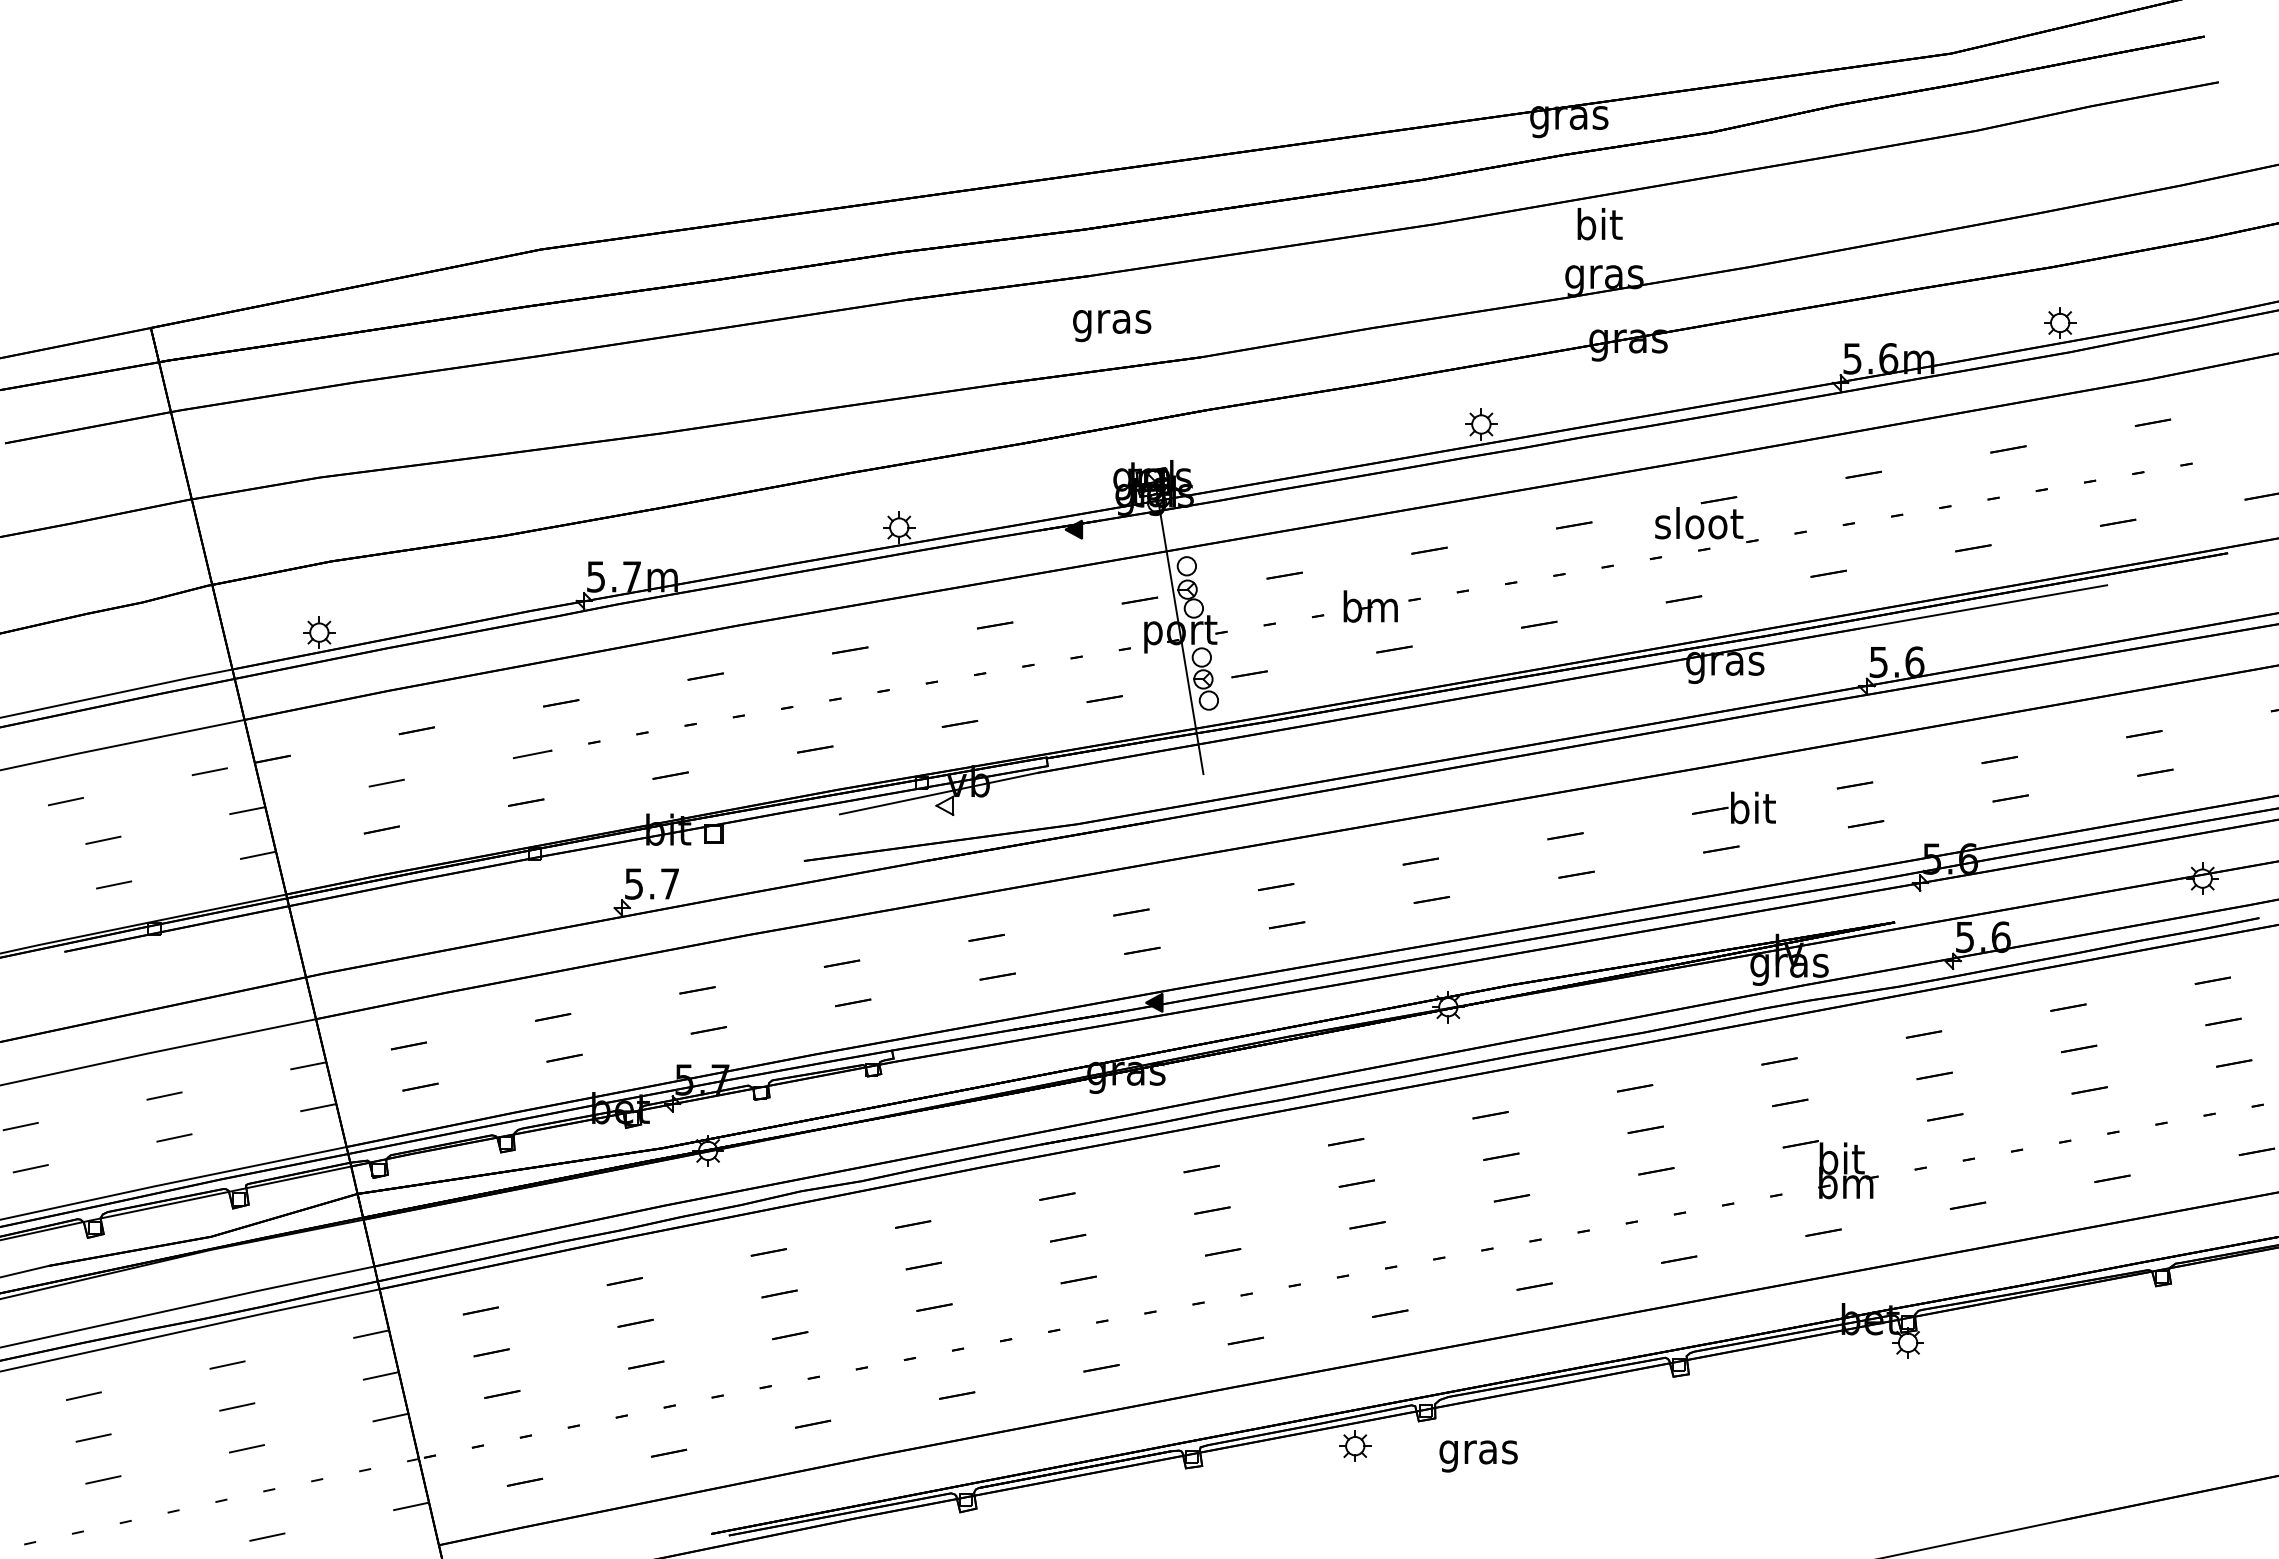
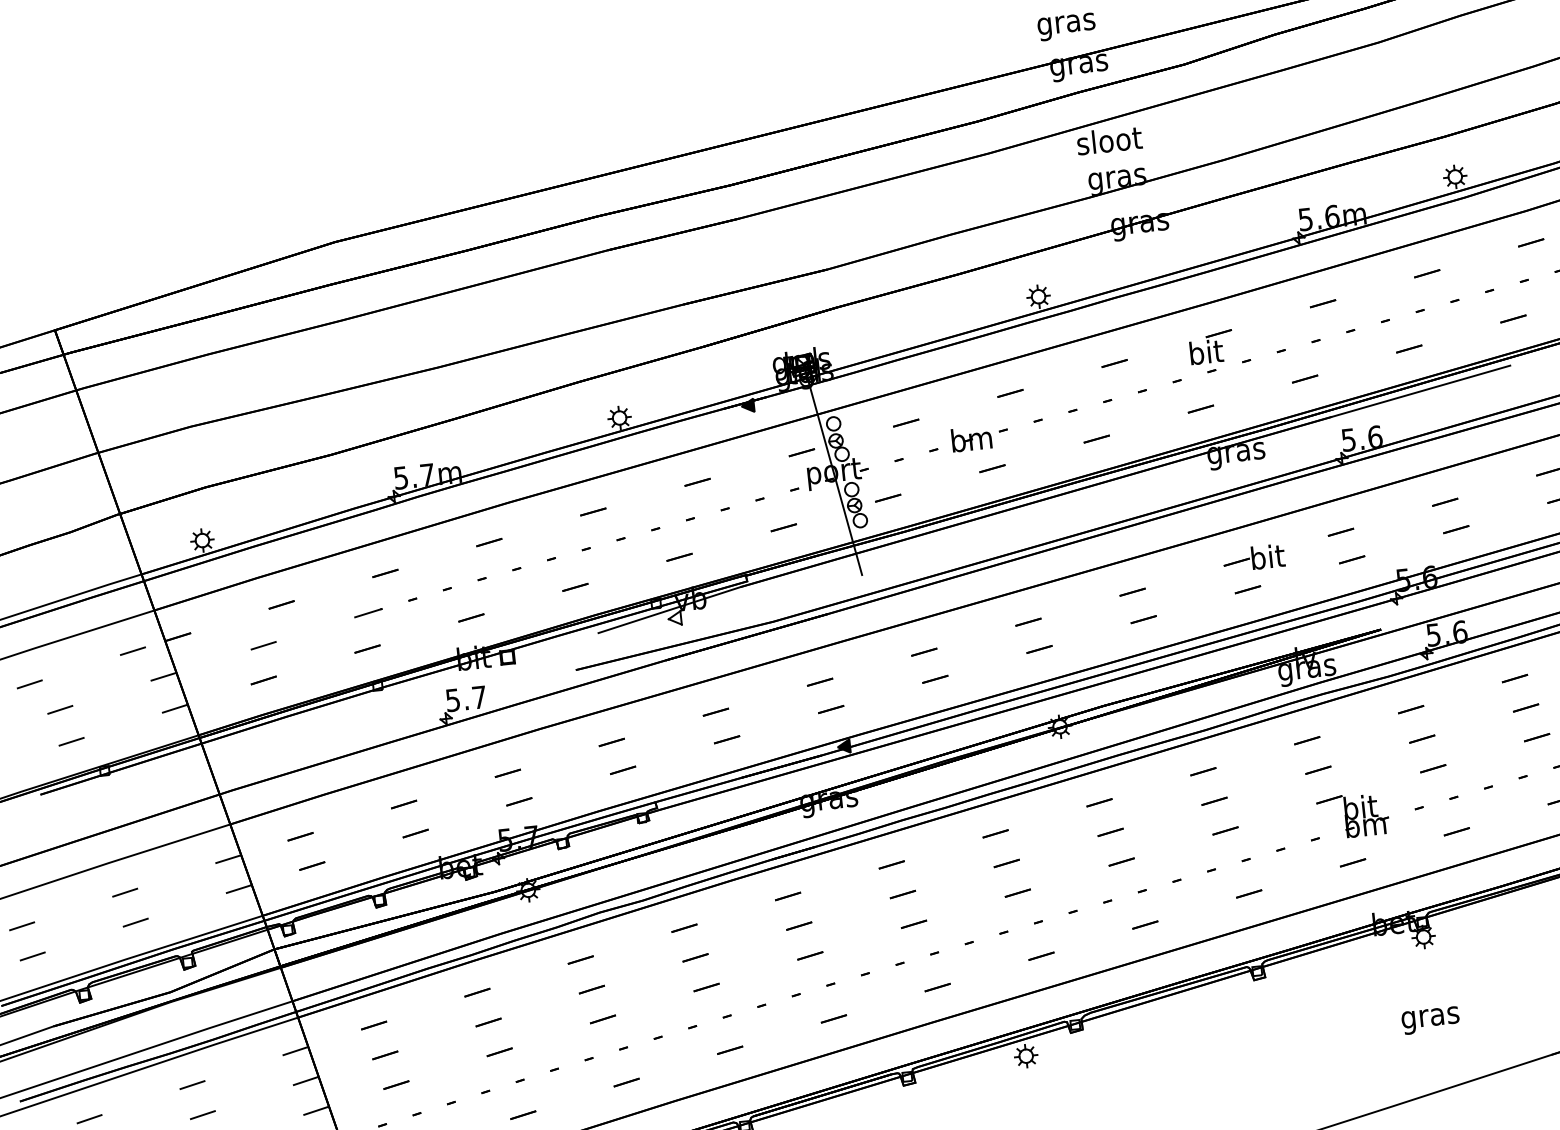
text: (1599, 224) -> (1109, 140), bit -> sloot
text: (1112, 326) -> (1067, 27), moved
text: (1699, 523) -> (1206, 352), sloot -> bit
text: (1478, 1456) -> (1430, 1020), moved

